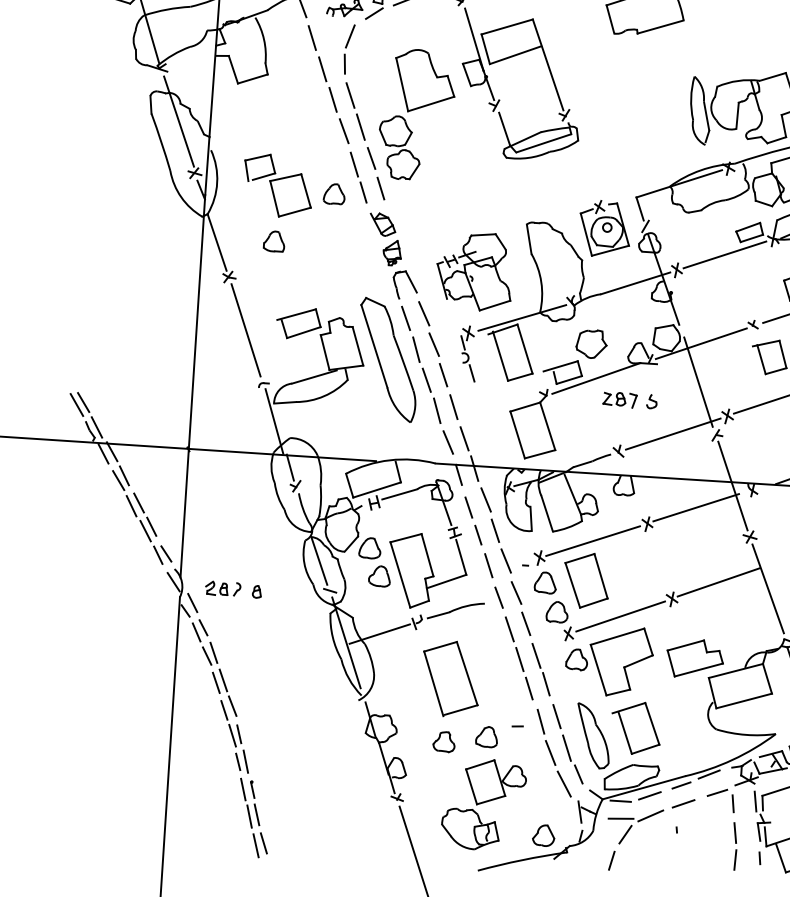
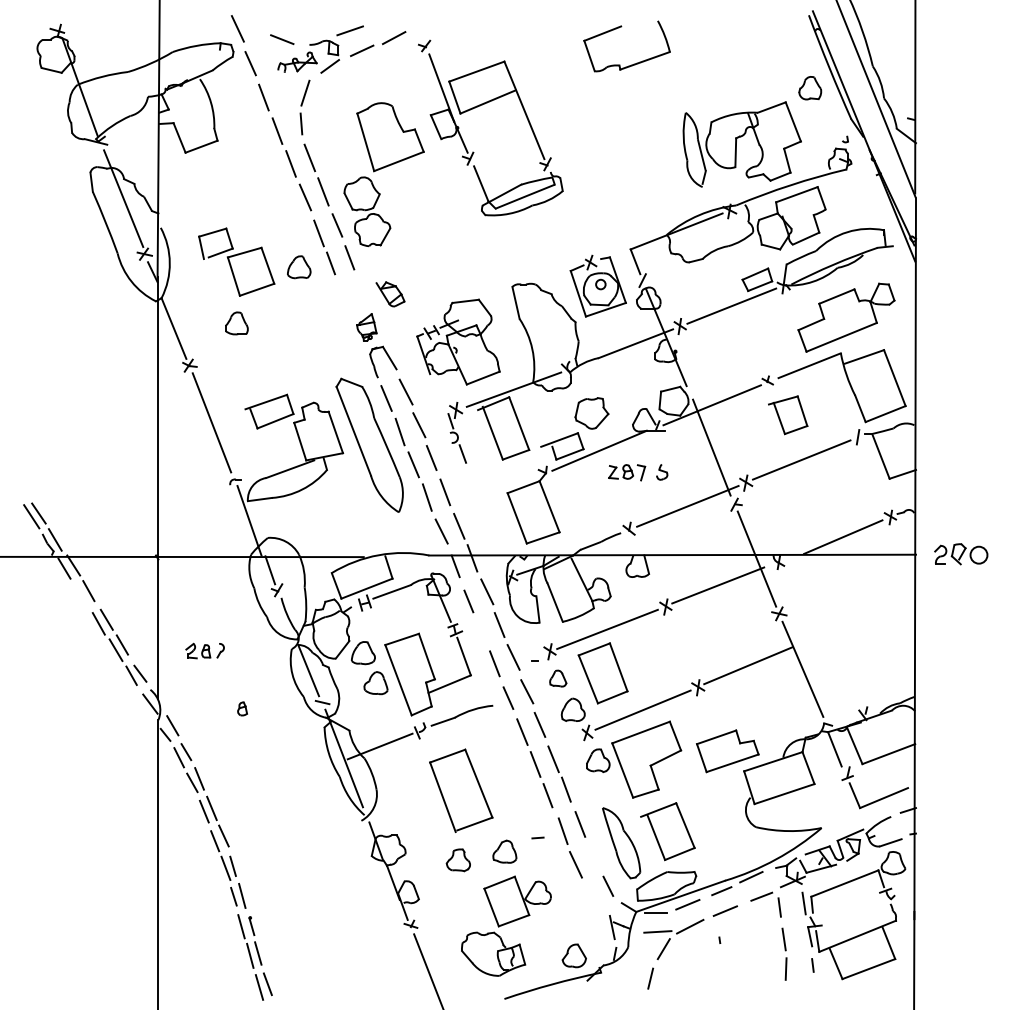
part: (382, 224) -> (390, 294), moved
line: (118, 480) -> (82, 596), removed
line: (478, 534) -> (481, 630), removed
part: (544, 582) -> (557, 678), size x0.7
part: (222, 588) -> (204, 650), moved
line: (566, 747) -> (593, 857), removed
line: (564, 783) -> (593, 897), removed

